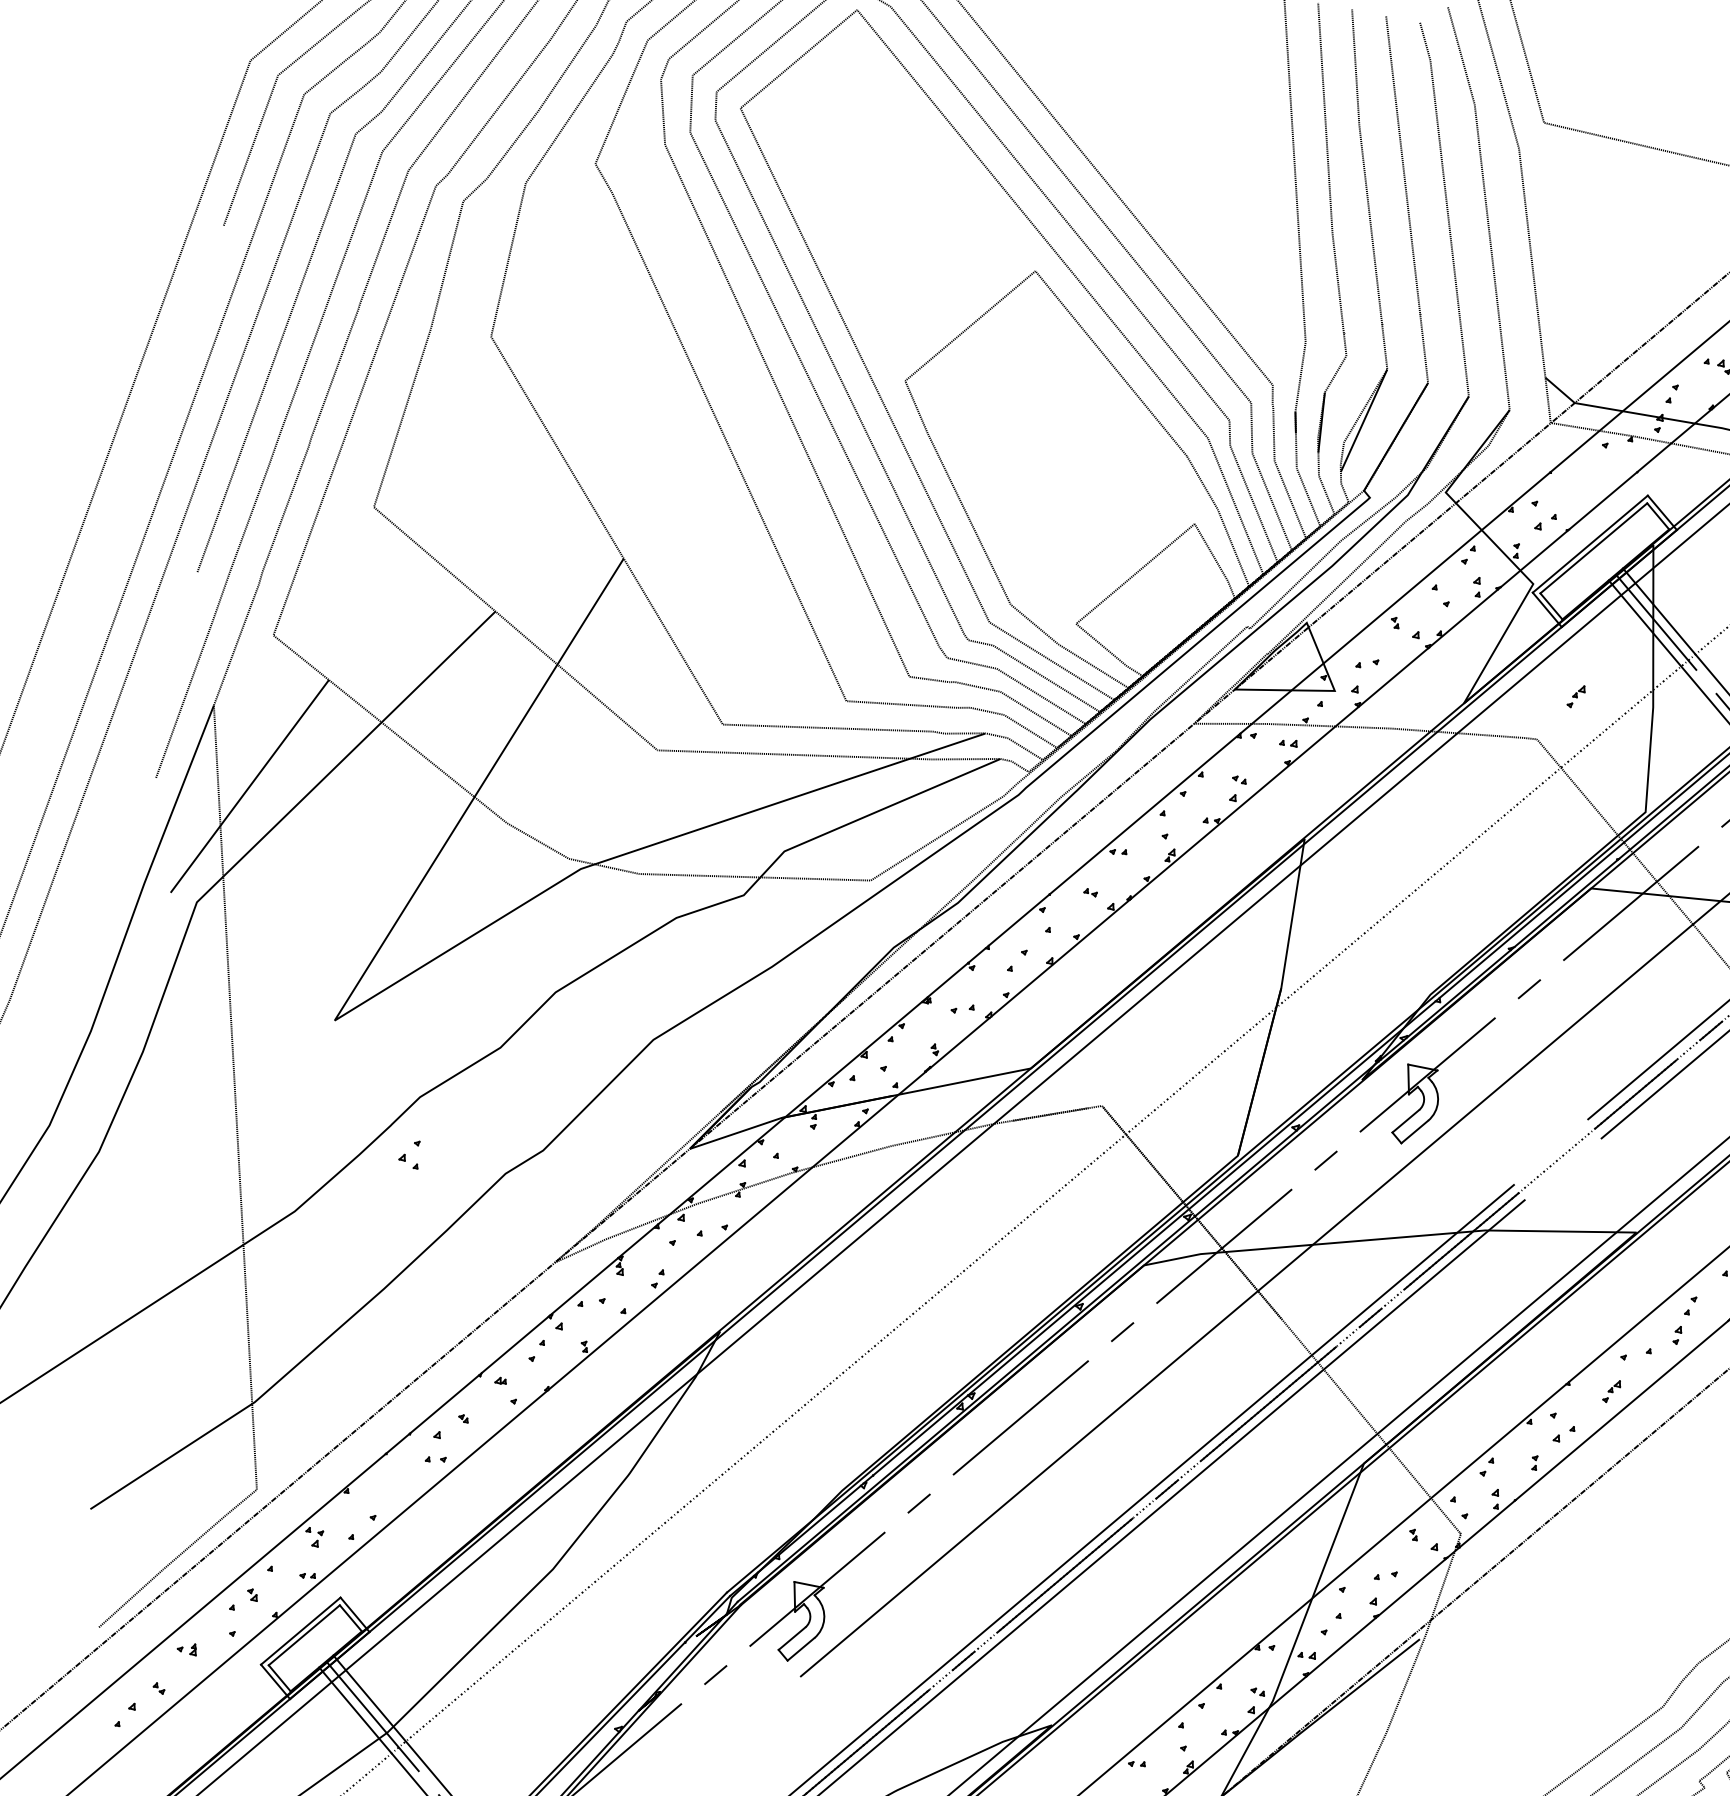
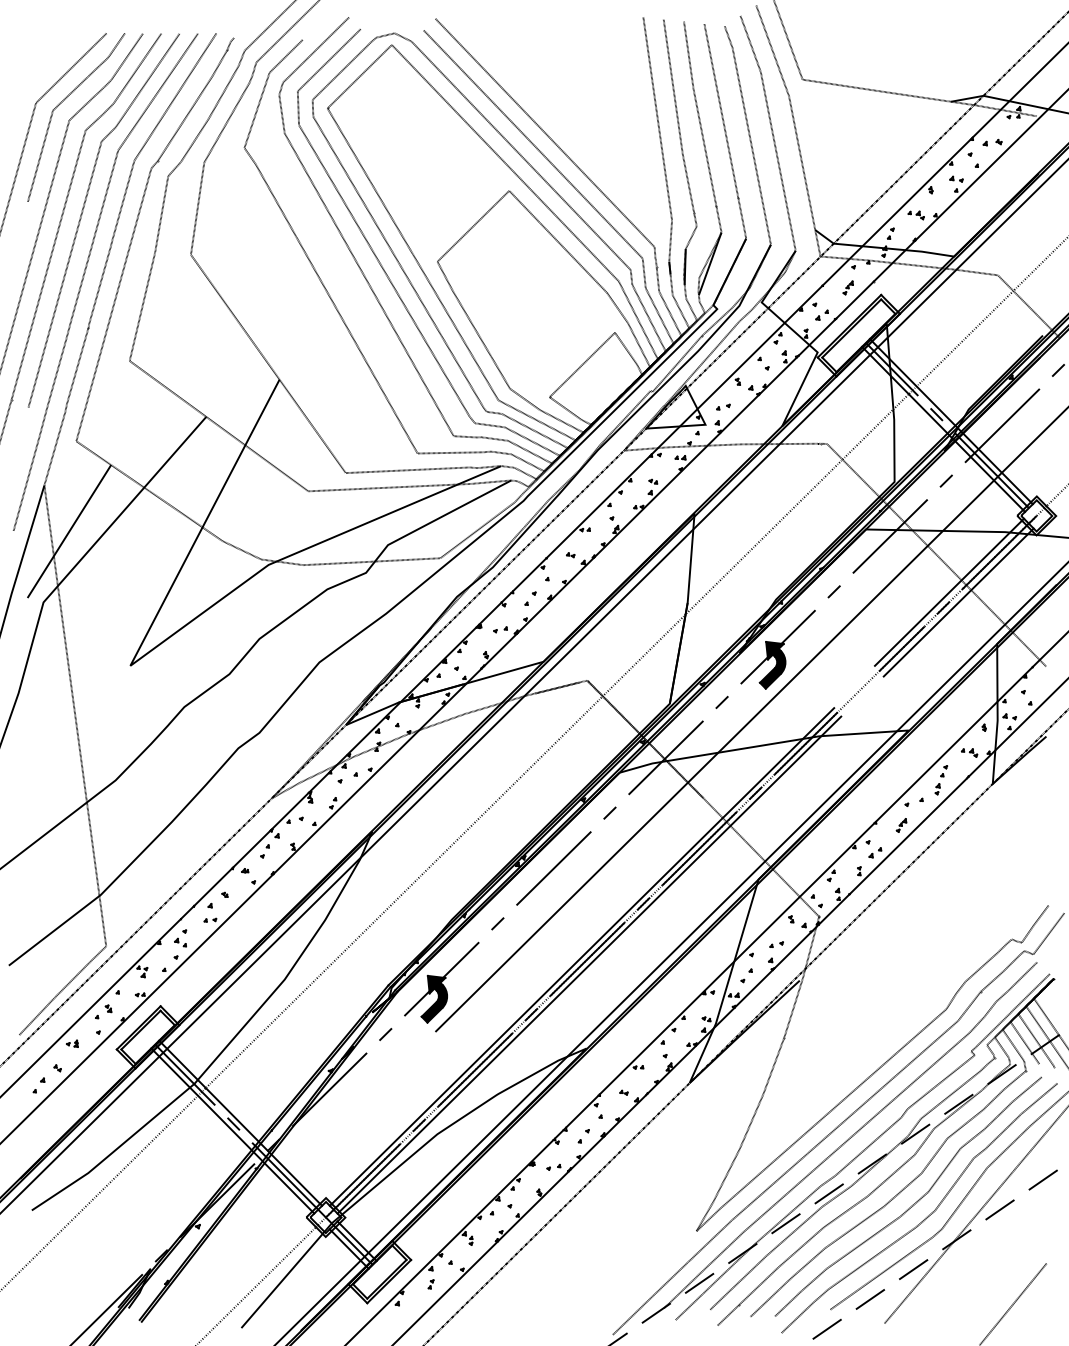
part: (1575, 695) -> (847, 287), moved
fill: (1415, 1103) -> (772, 664), added
part: (409, 1154) -> (180, 938), moved
fill: (802, 1620) -> (434, 998), added

